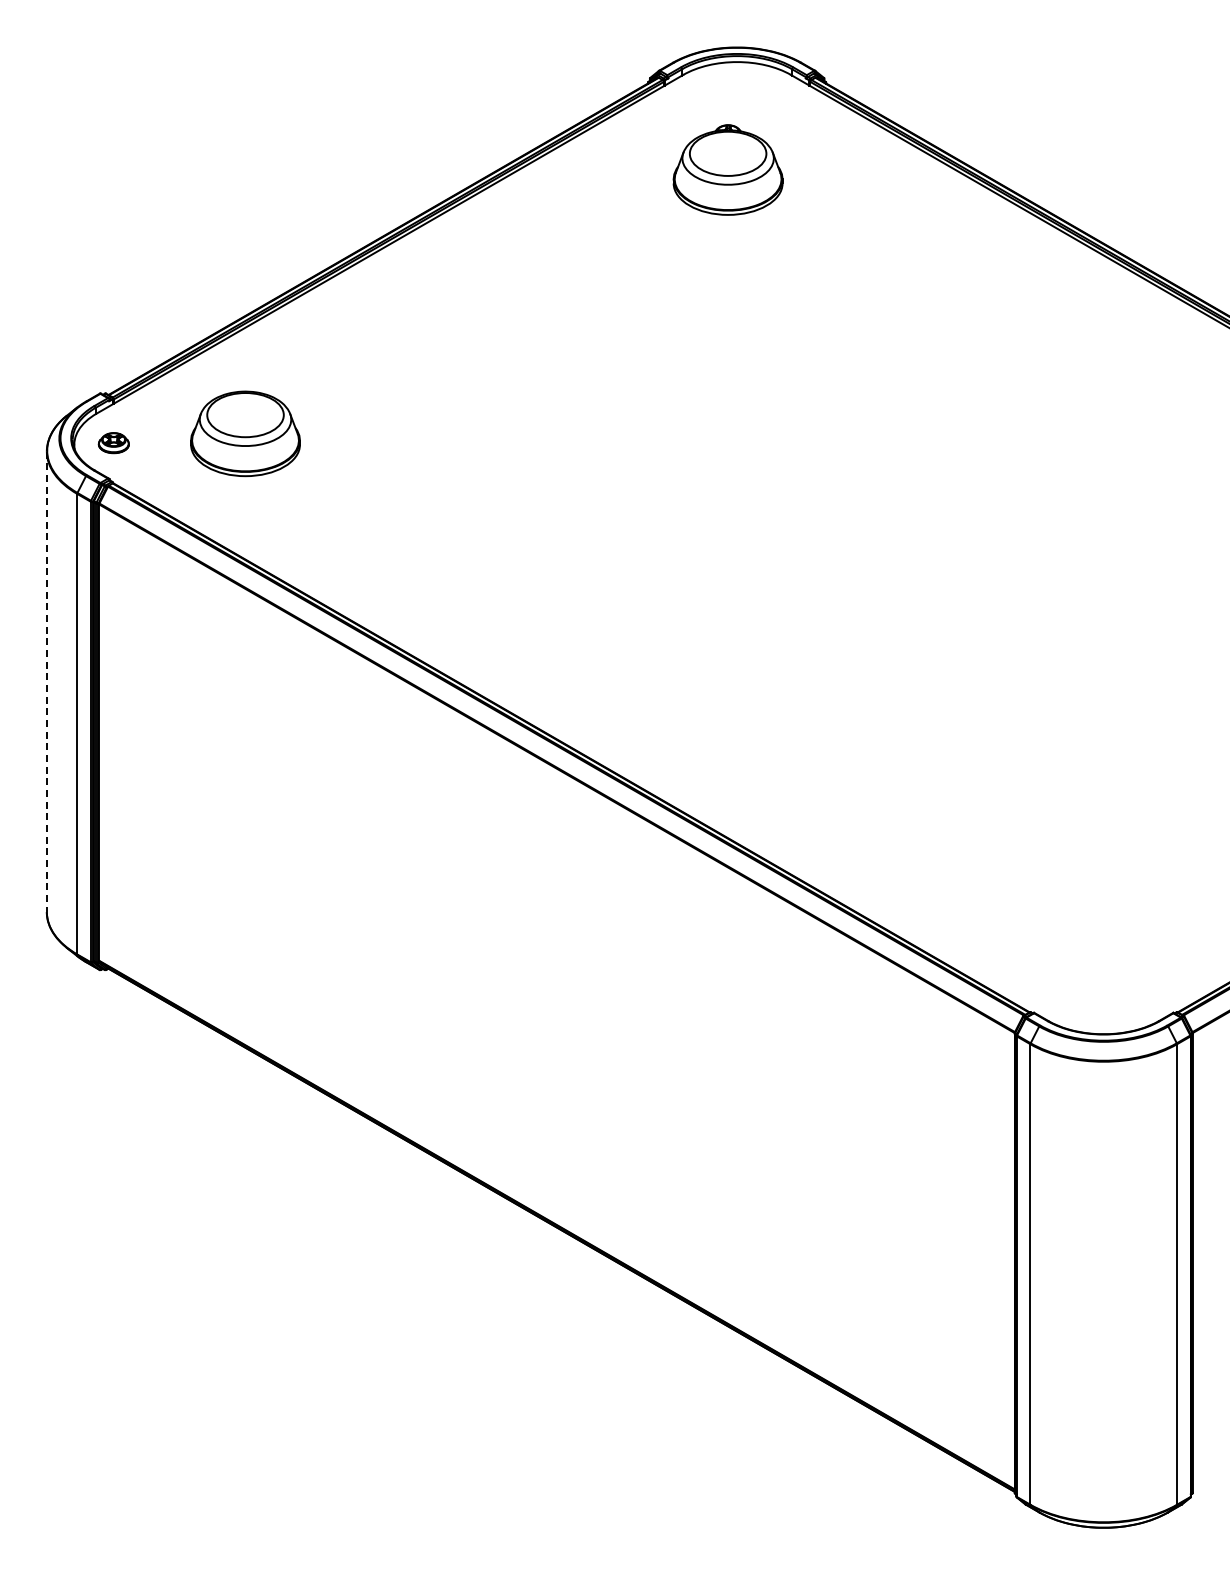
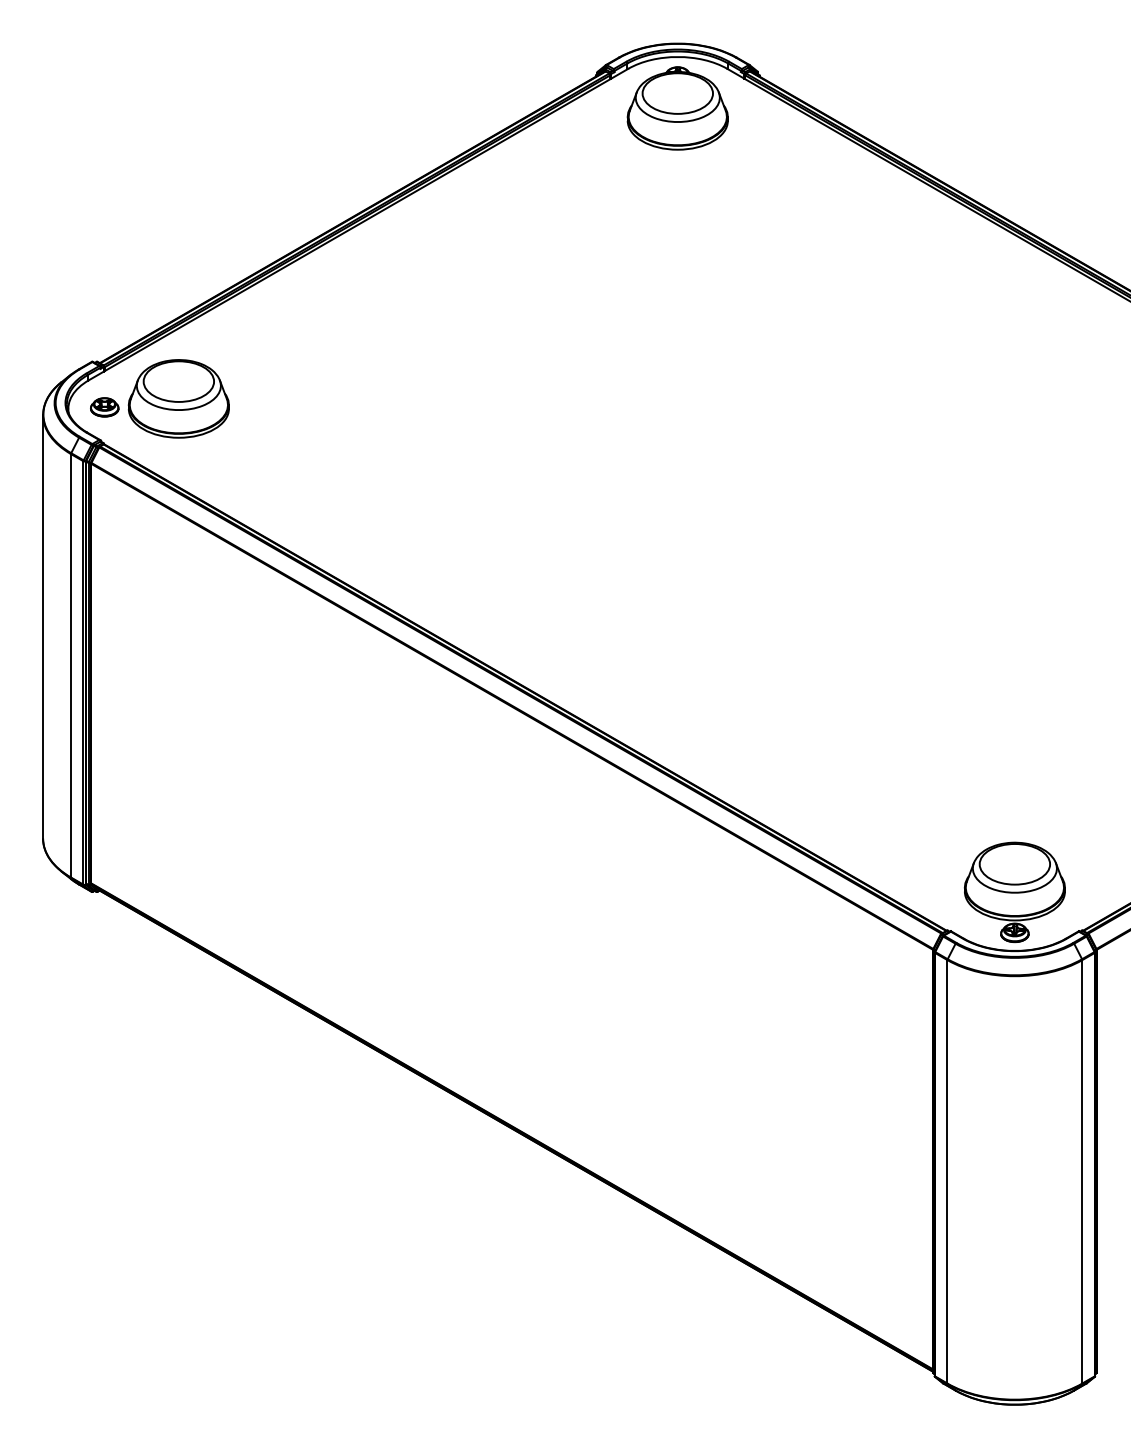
part: (727, 169) -> (677, 107), moved
part: (245, 433) -> (178, 398), moved
line: (46, 682) -> (42, 627), dashed -> solid
part: (1103, 970) -> (1014, 892), added

